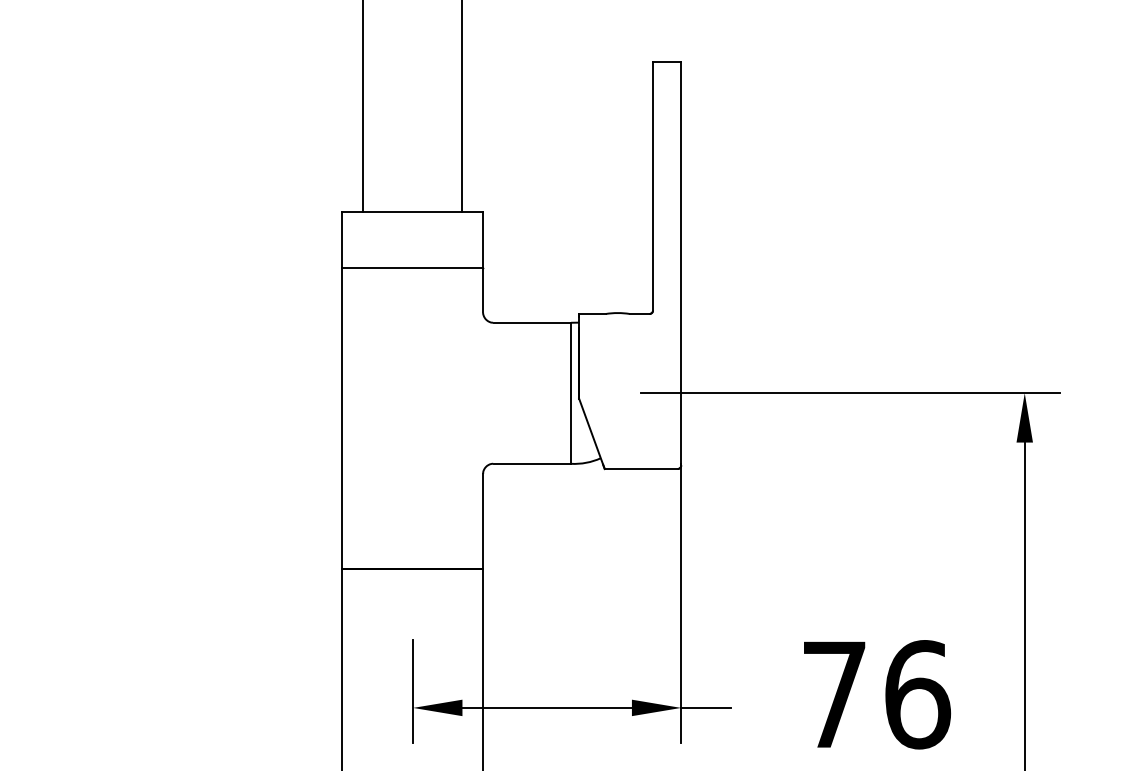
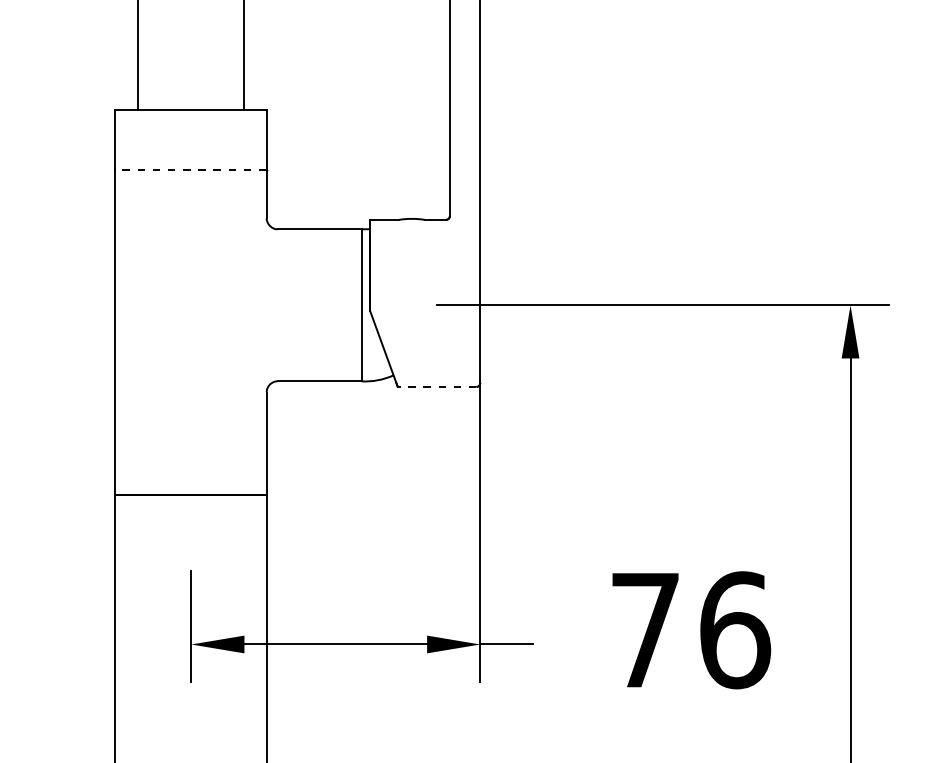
line: (412, 268) -> (190, 170), solid -> dashed
line: (640, 468) -> (436, 386), solid -> dashed

